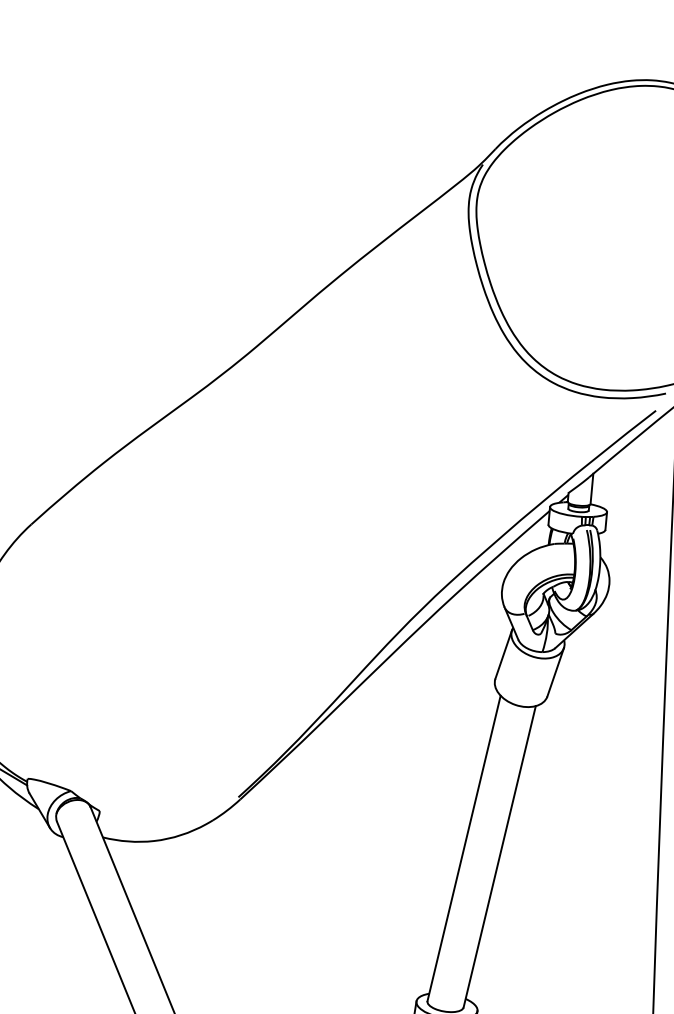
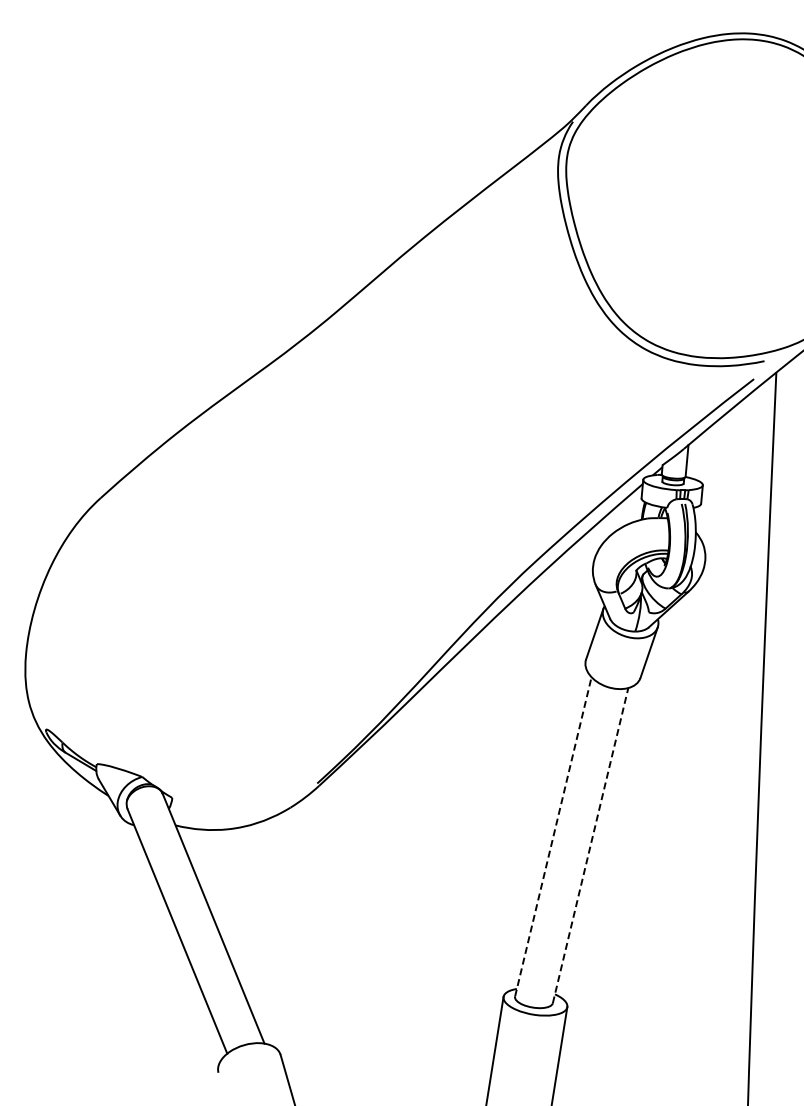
line: (464, 848) -> (553, 836), solid -> dashed
line: (499, 856) -> (590, 845), solid -> dashed

